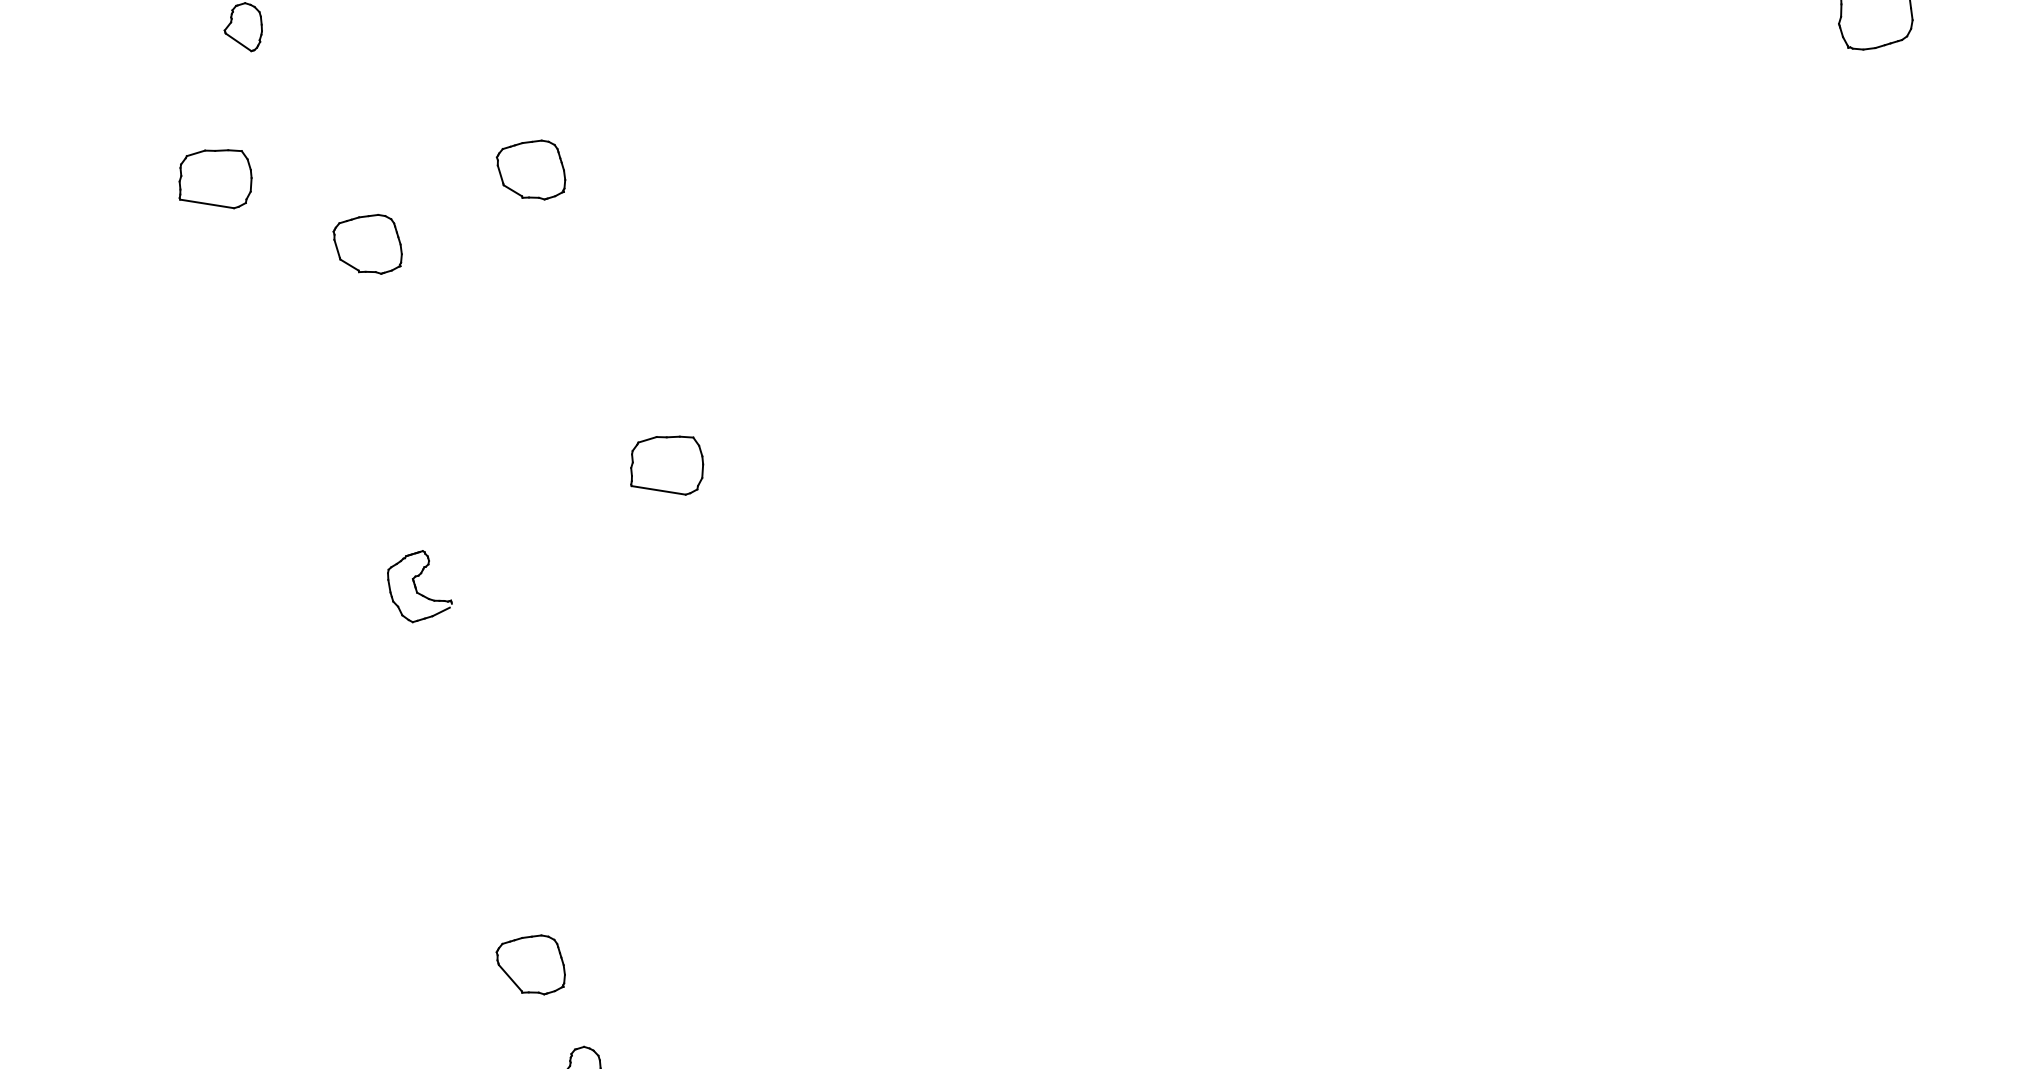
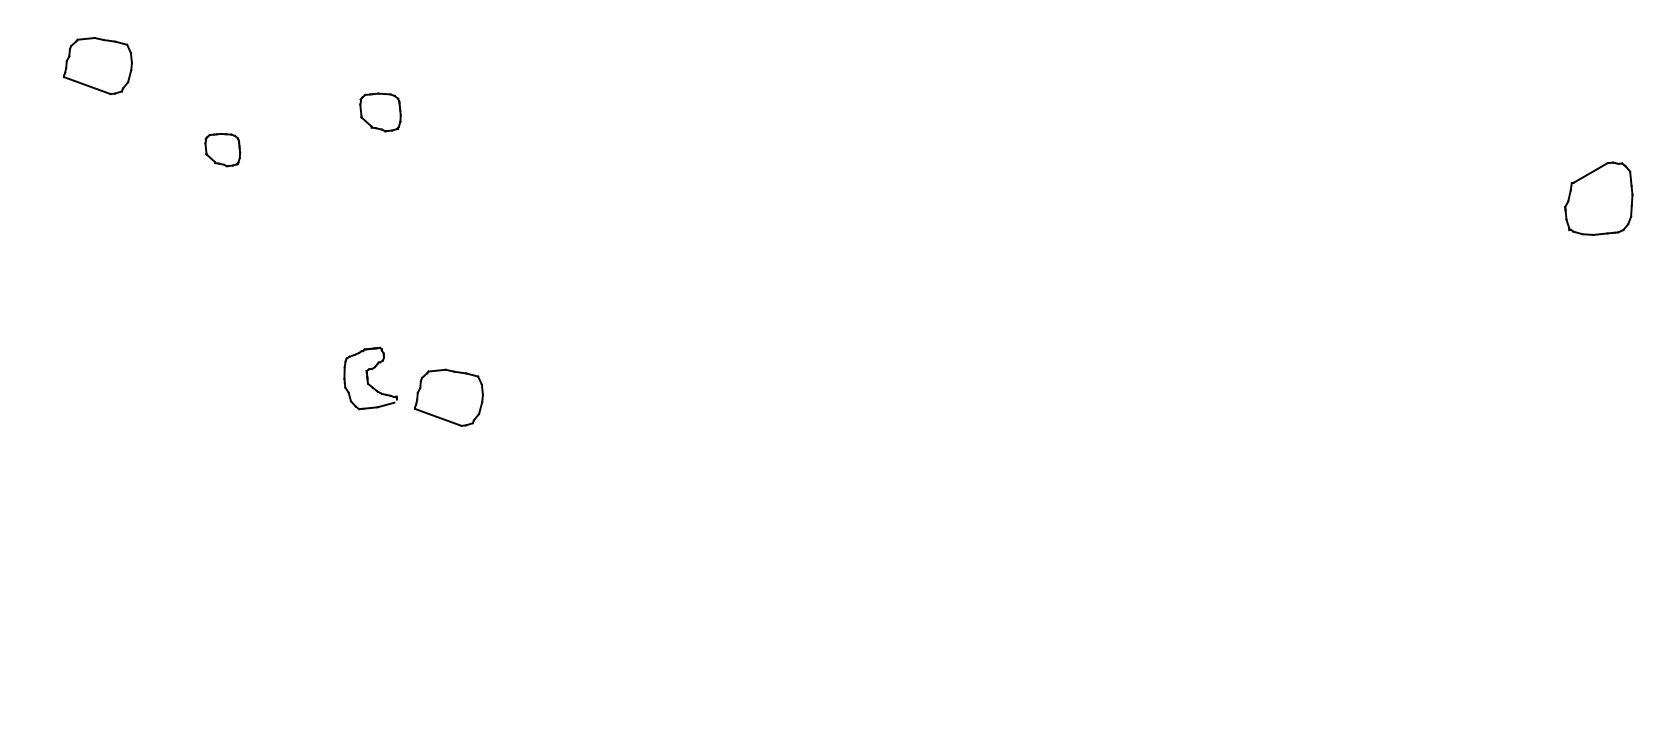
part: (530, 169) -> (379, 110), size x0.7
part: (367, 244) -> (222, 149), size x0.6
part: (419, 586) -> (371, 378), moved

